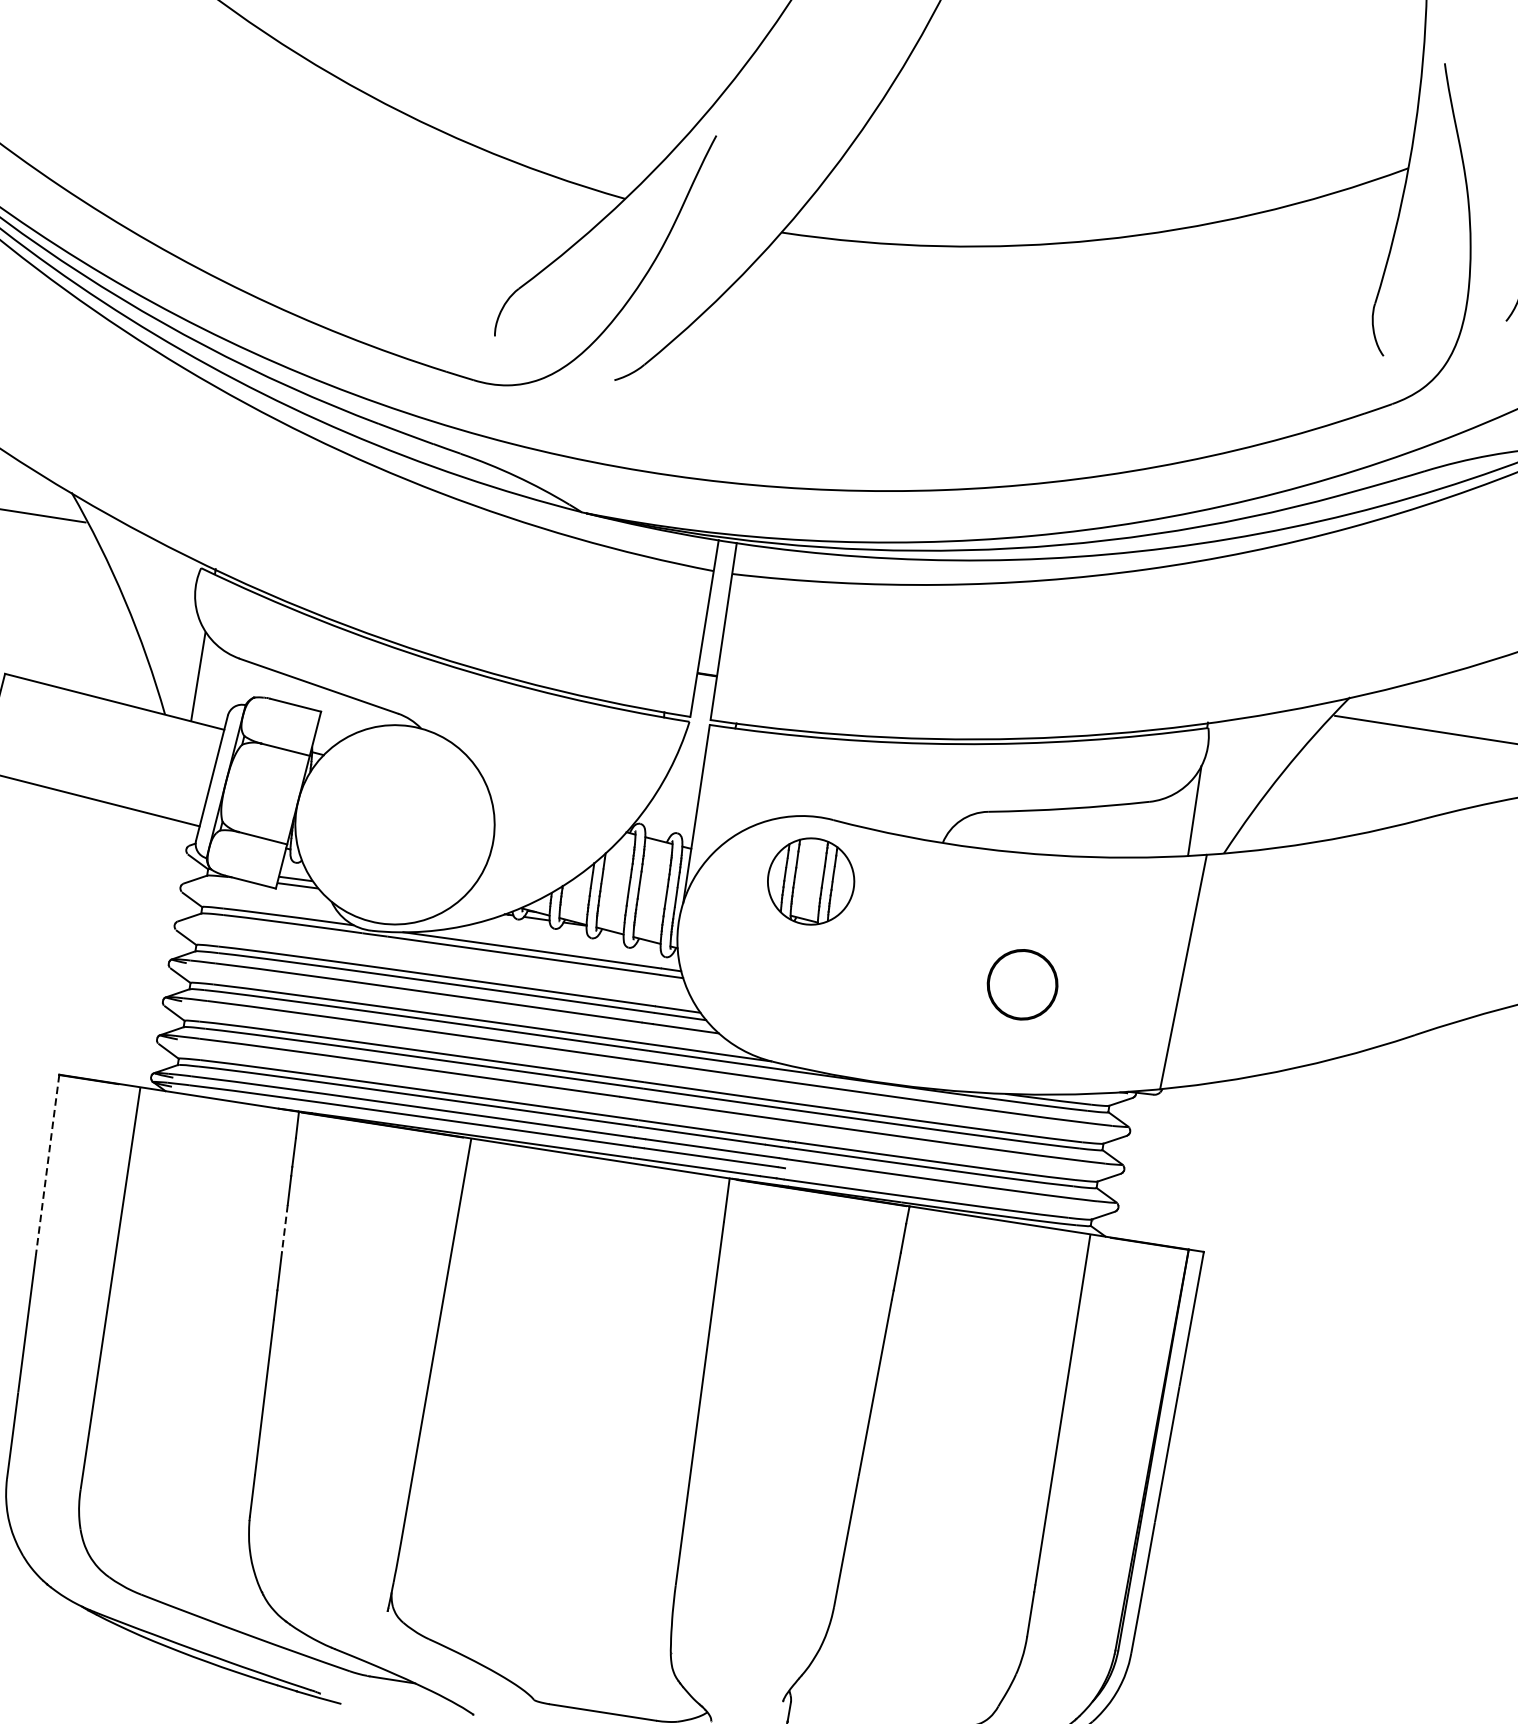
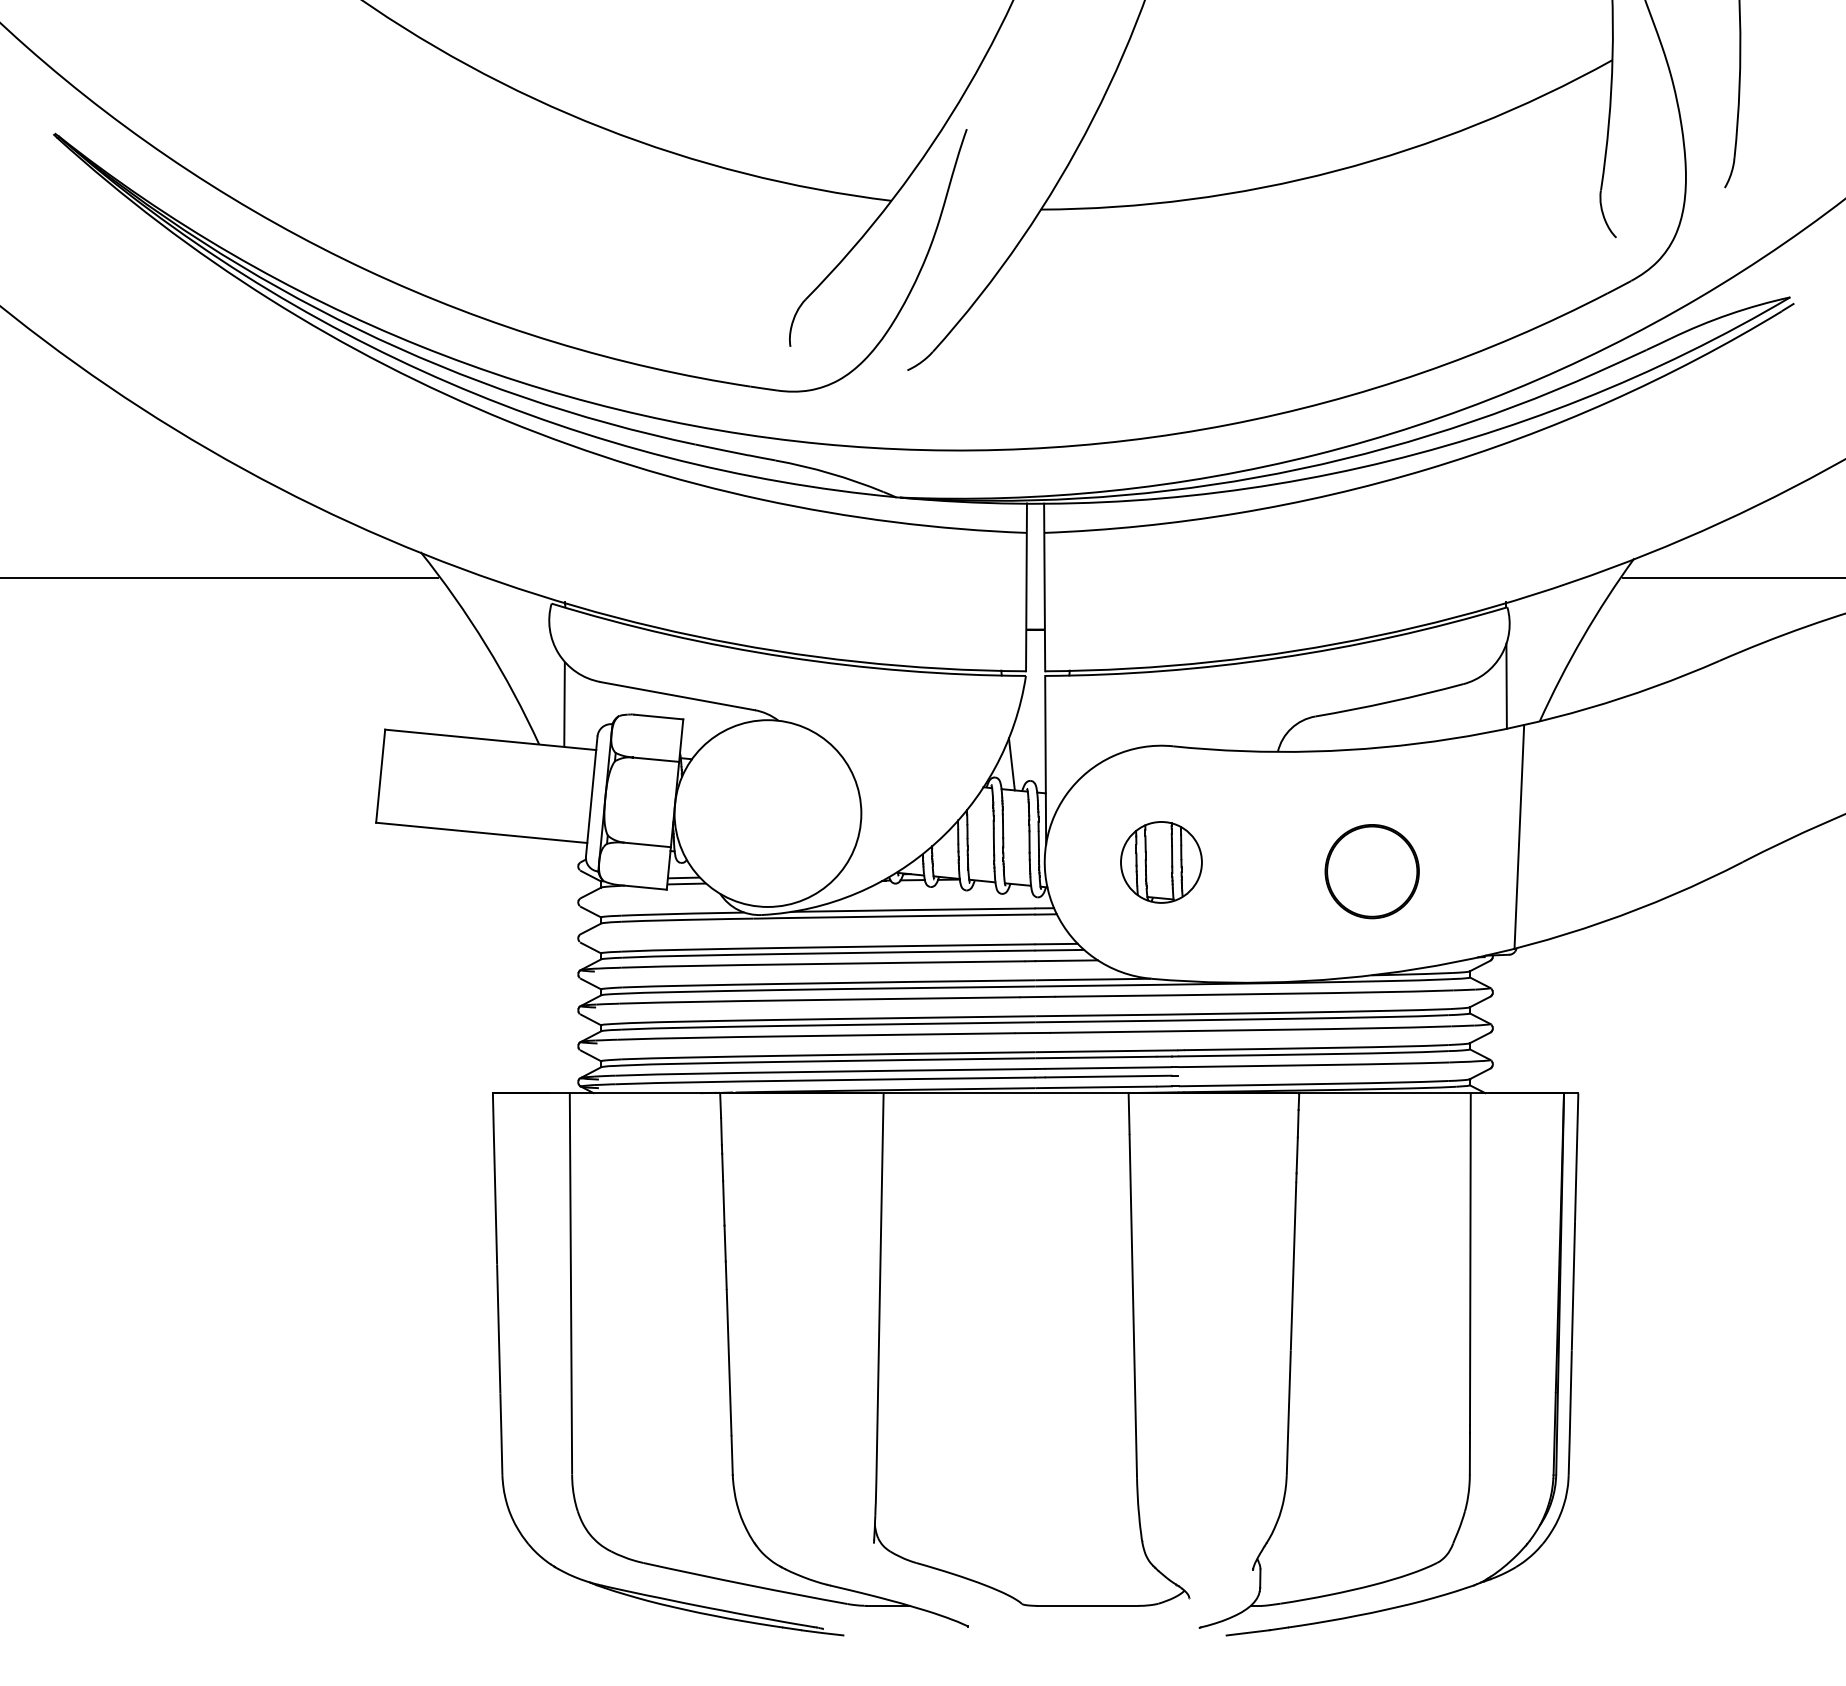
line: (659, 812) -> (1011, 764), added
part: (811, 881) -> (1161, 862), moved
part: (1021, 984) -> (1371, 871), size x1.43
line: (47, 1163) -> (494, 1177), dashed -> solid
line: (284, 1228) -> (723, 1203), dashed -> solid

